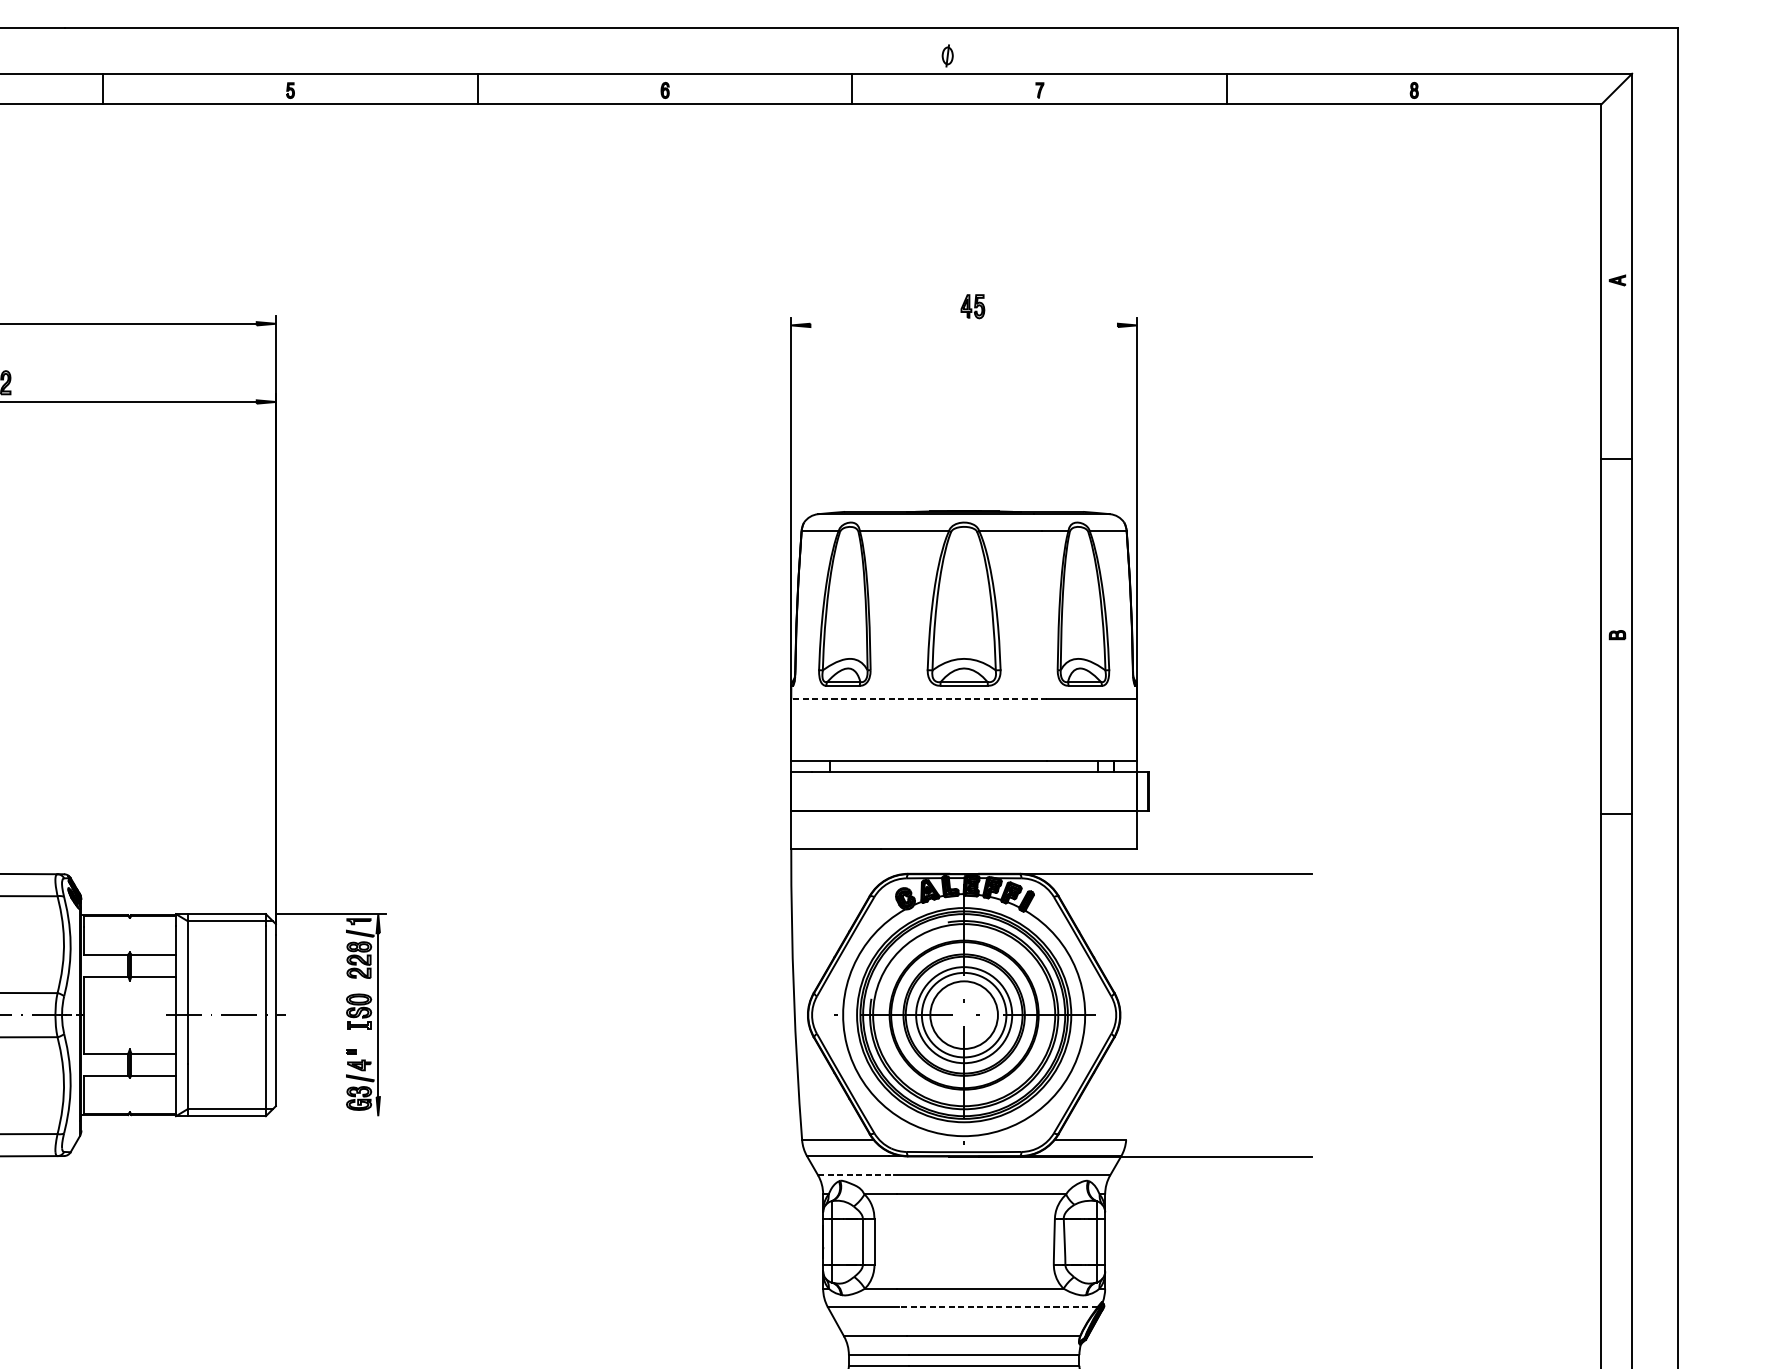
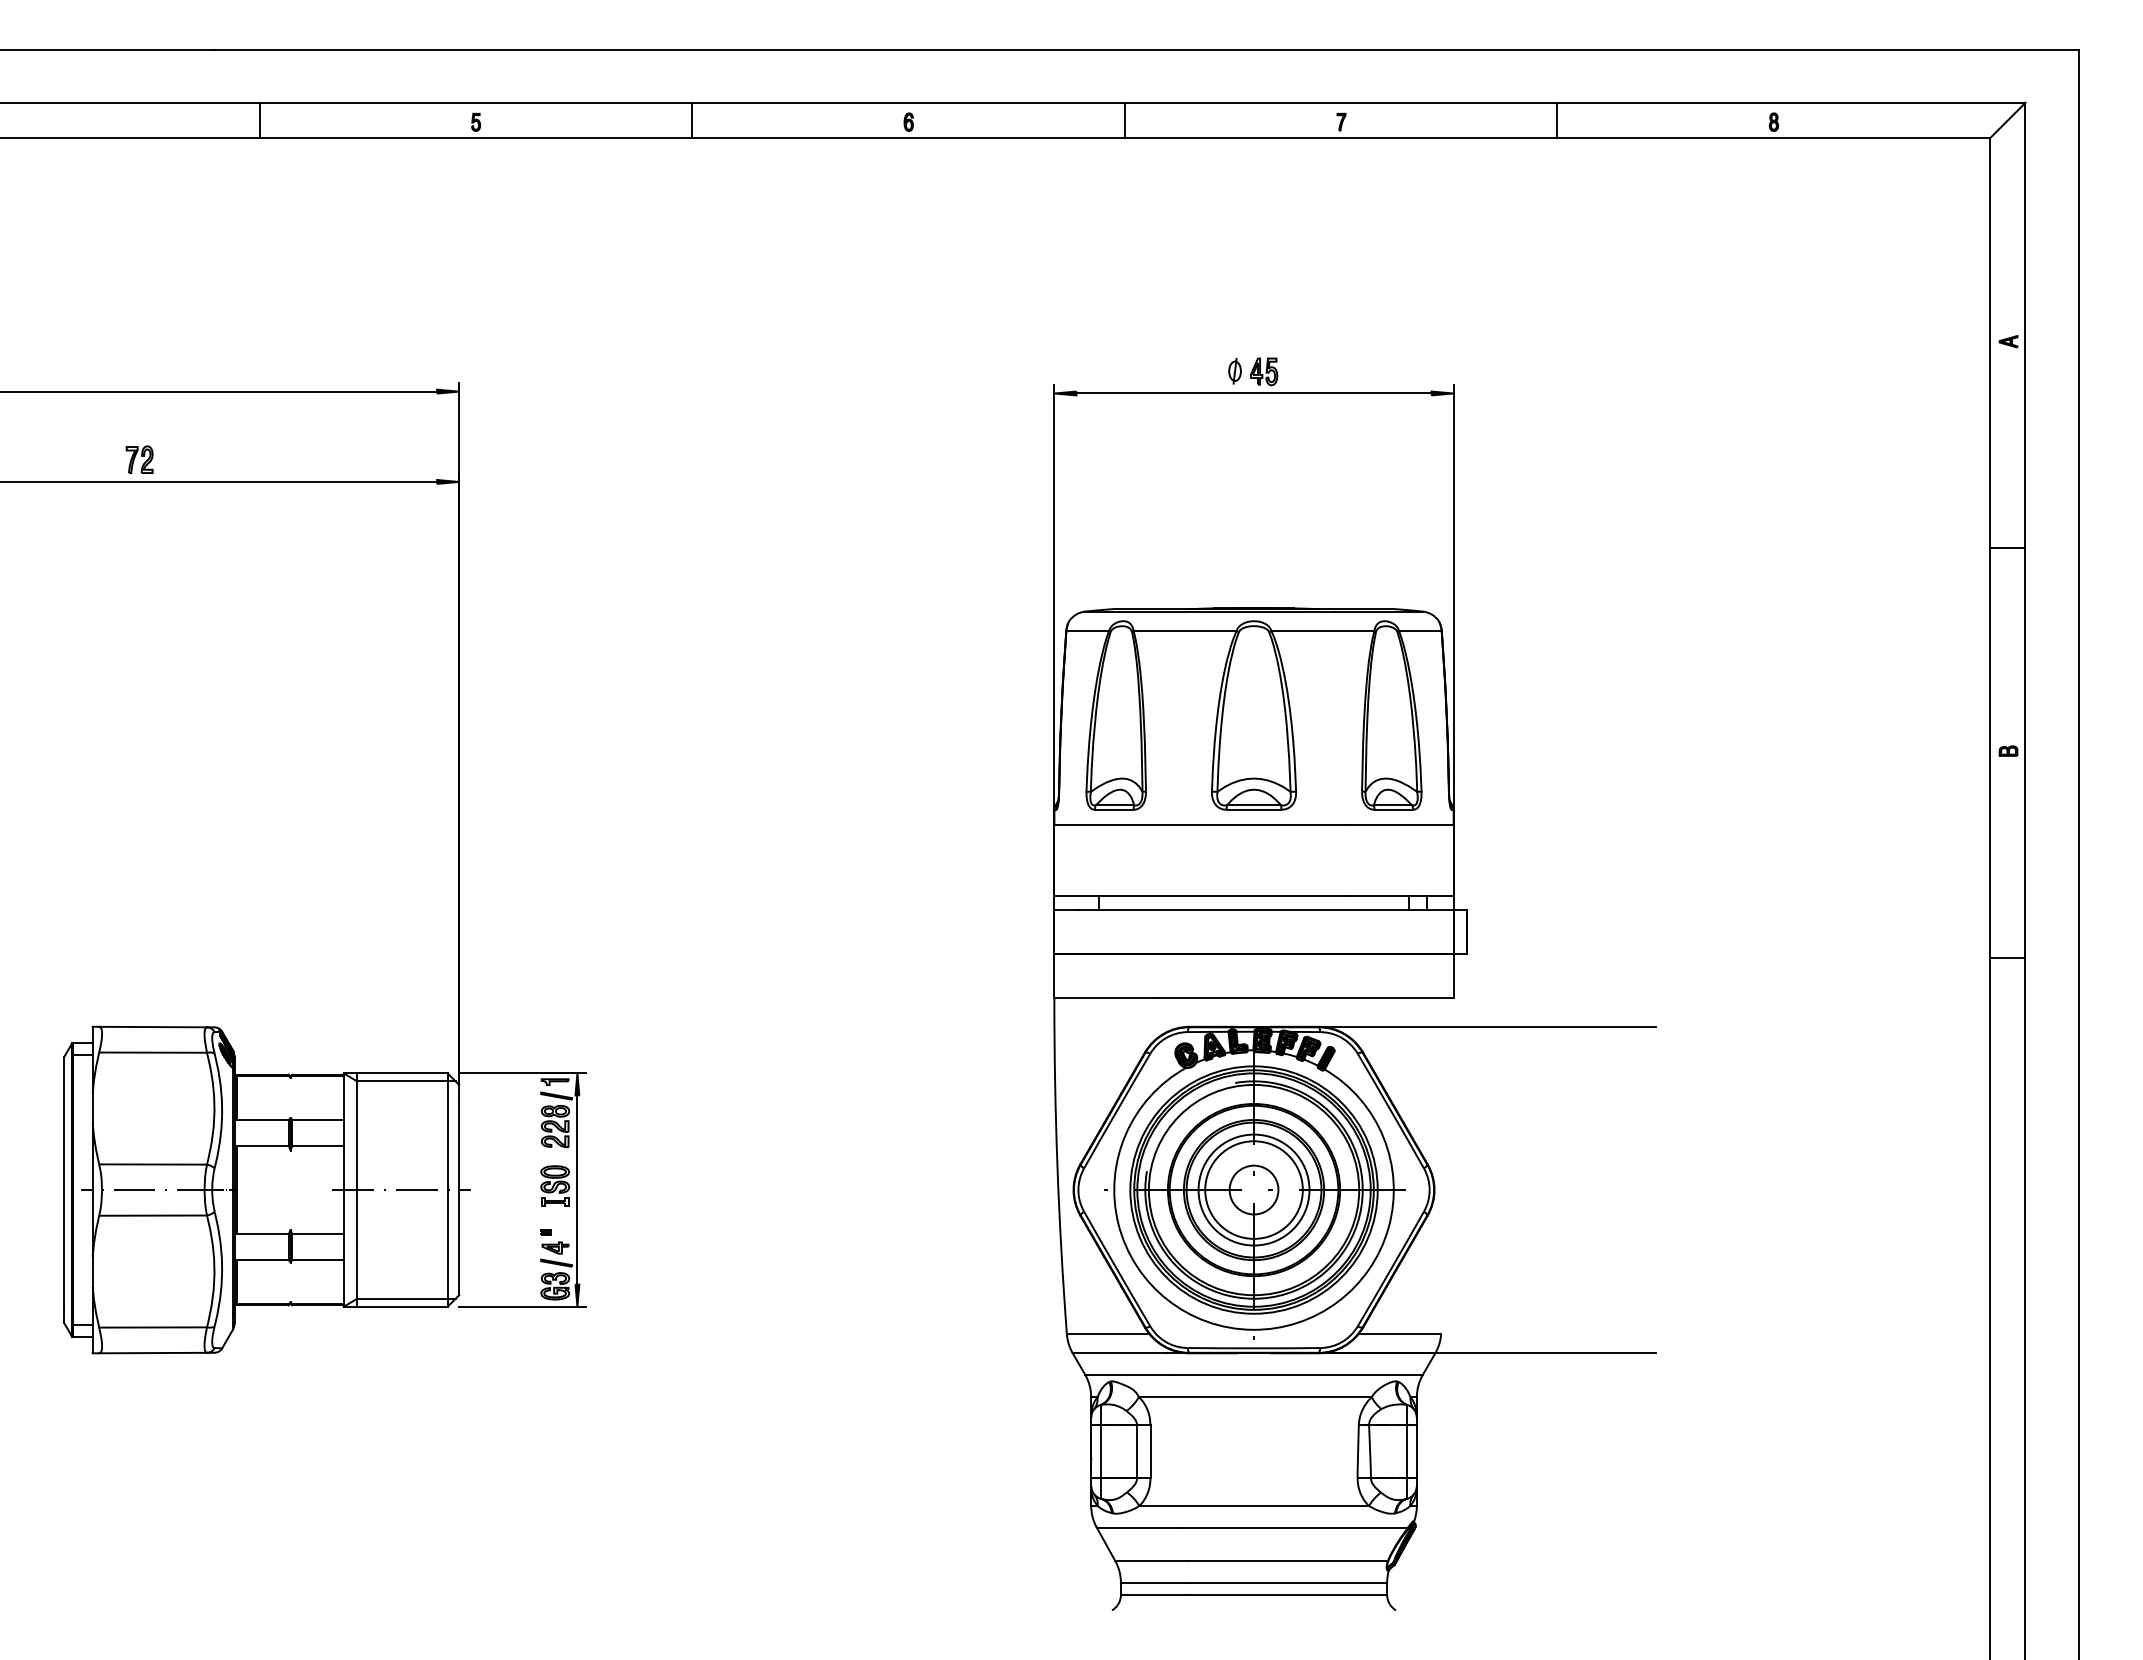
part: (947, 56) -> (1234, 371), moved
line: (963, 325) -> (1253, 393), added
line: (919, 699) -> (1202, 825), dashed -> solid
circle: (963, 1014) -> (1253, 1189), size x0.62
line: (330, 1115) -> (522, 1306), added
line: (856, 1174) -> (1129, 1374), dashed -> solid
line: (998, 1307) -> (1293, 1527), dashed -> solid

